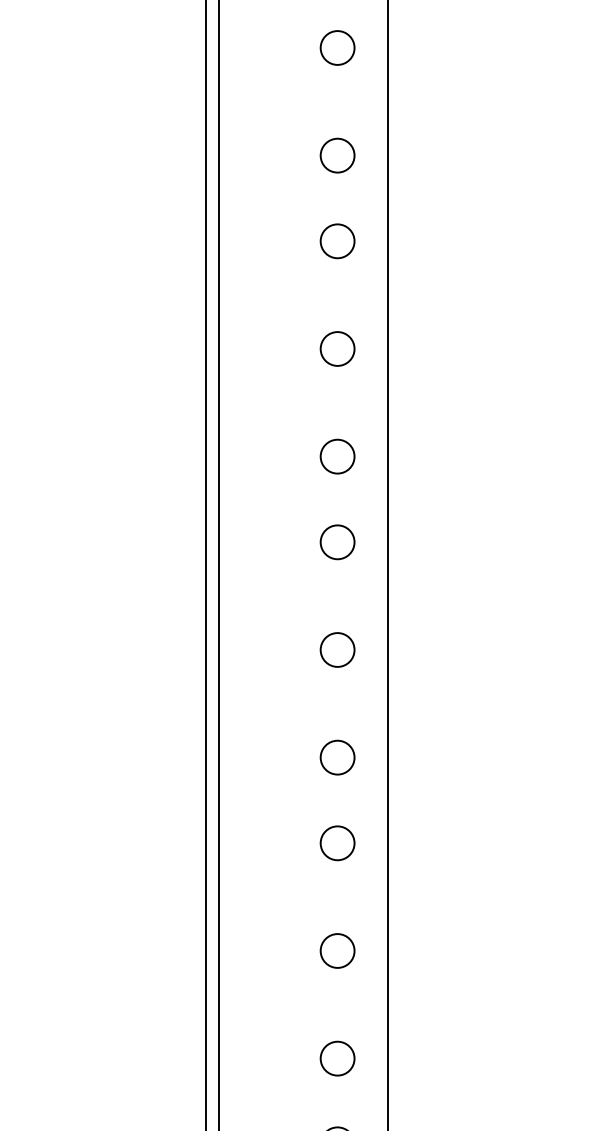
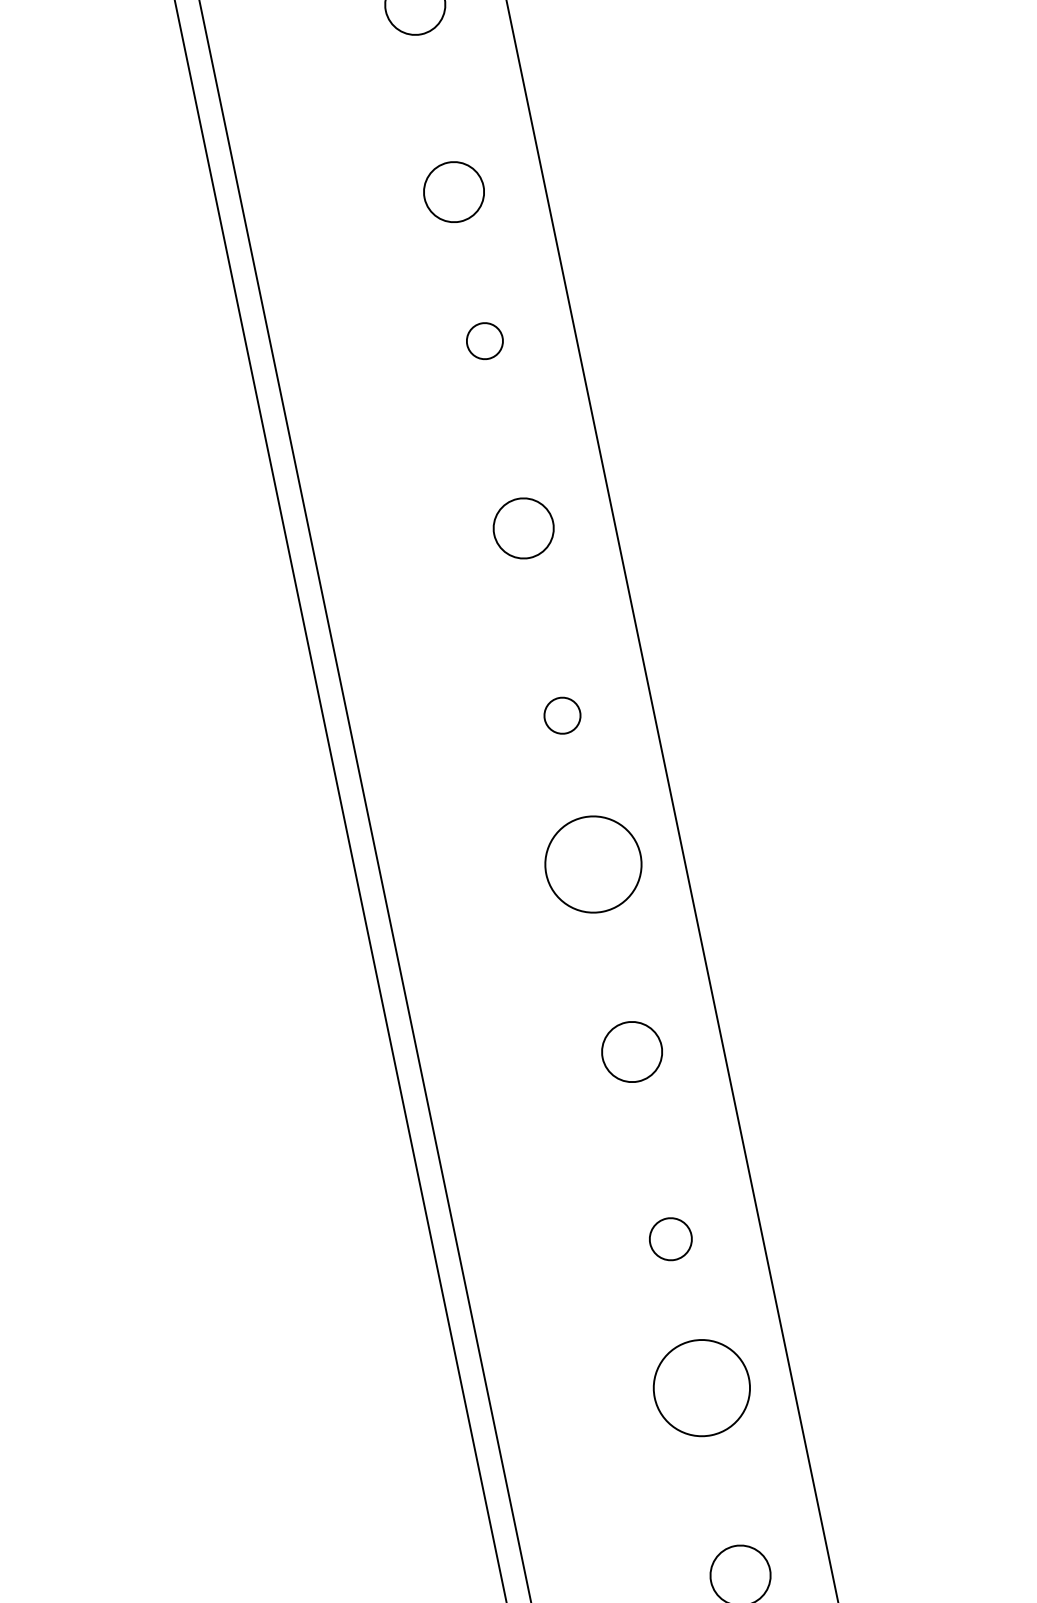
circle: (337, 241) -> (484, 341), size x0.6
circle: (337, 456) -> (562, 715), size x0.6
circle: (337, 542) -> (593, 865), size x1.6
circle: (337, 757) -> (670, 1239), size x0.7
circle: (337, 843) -> (701, 1388), size x1.6

